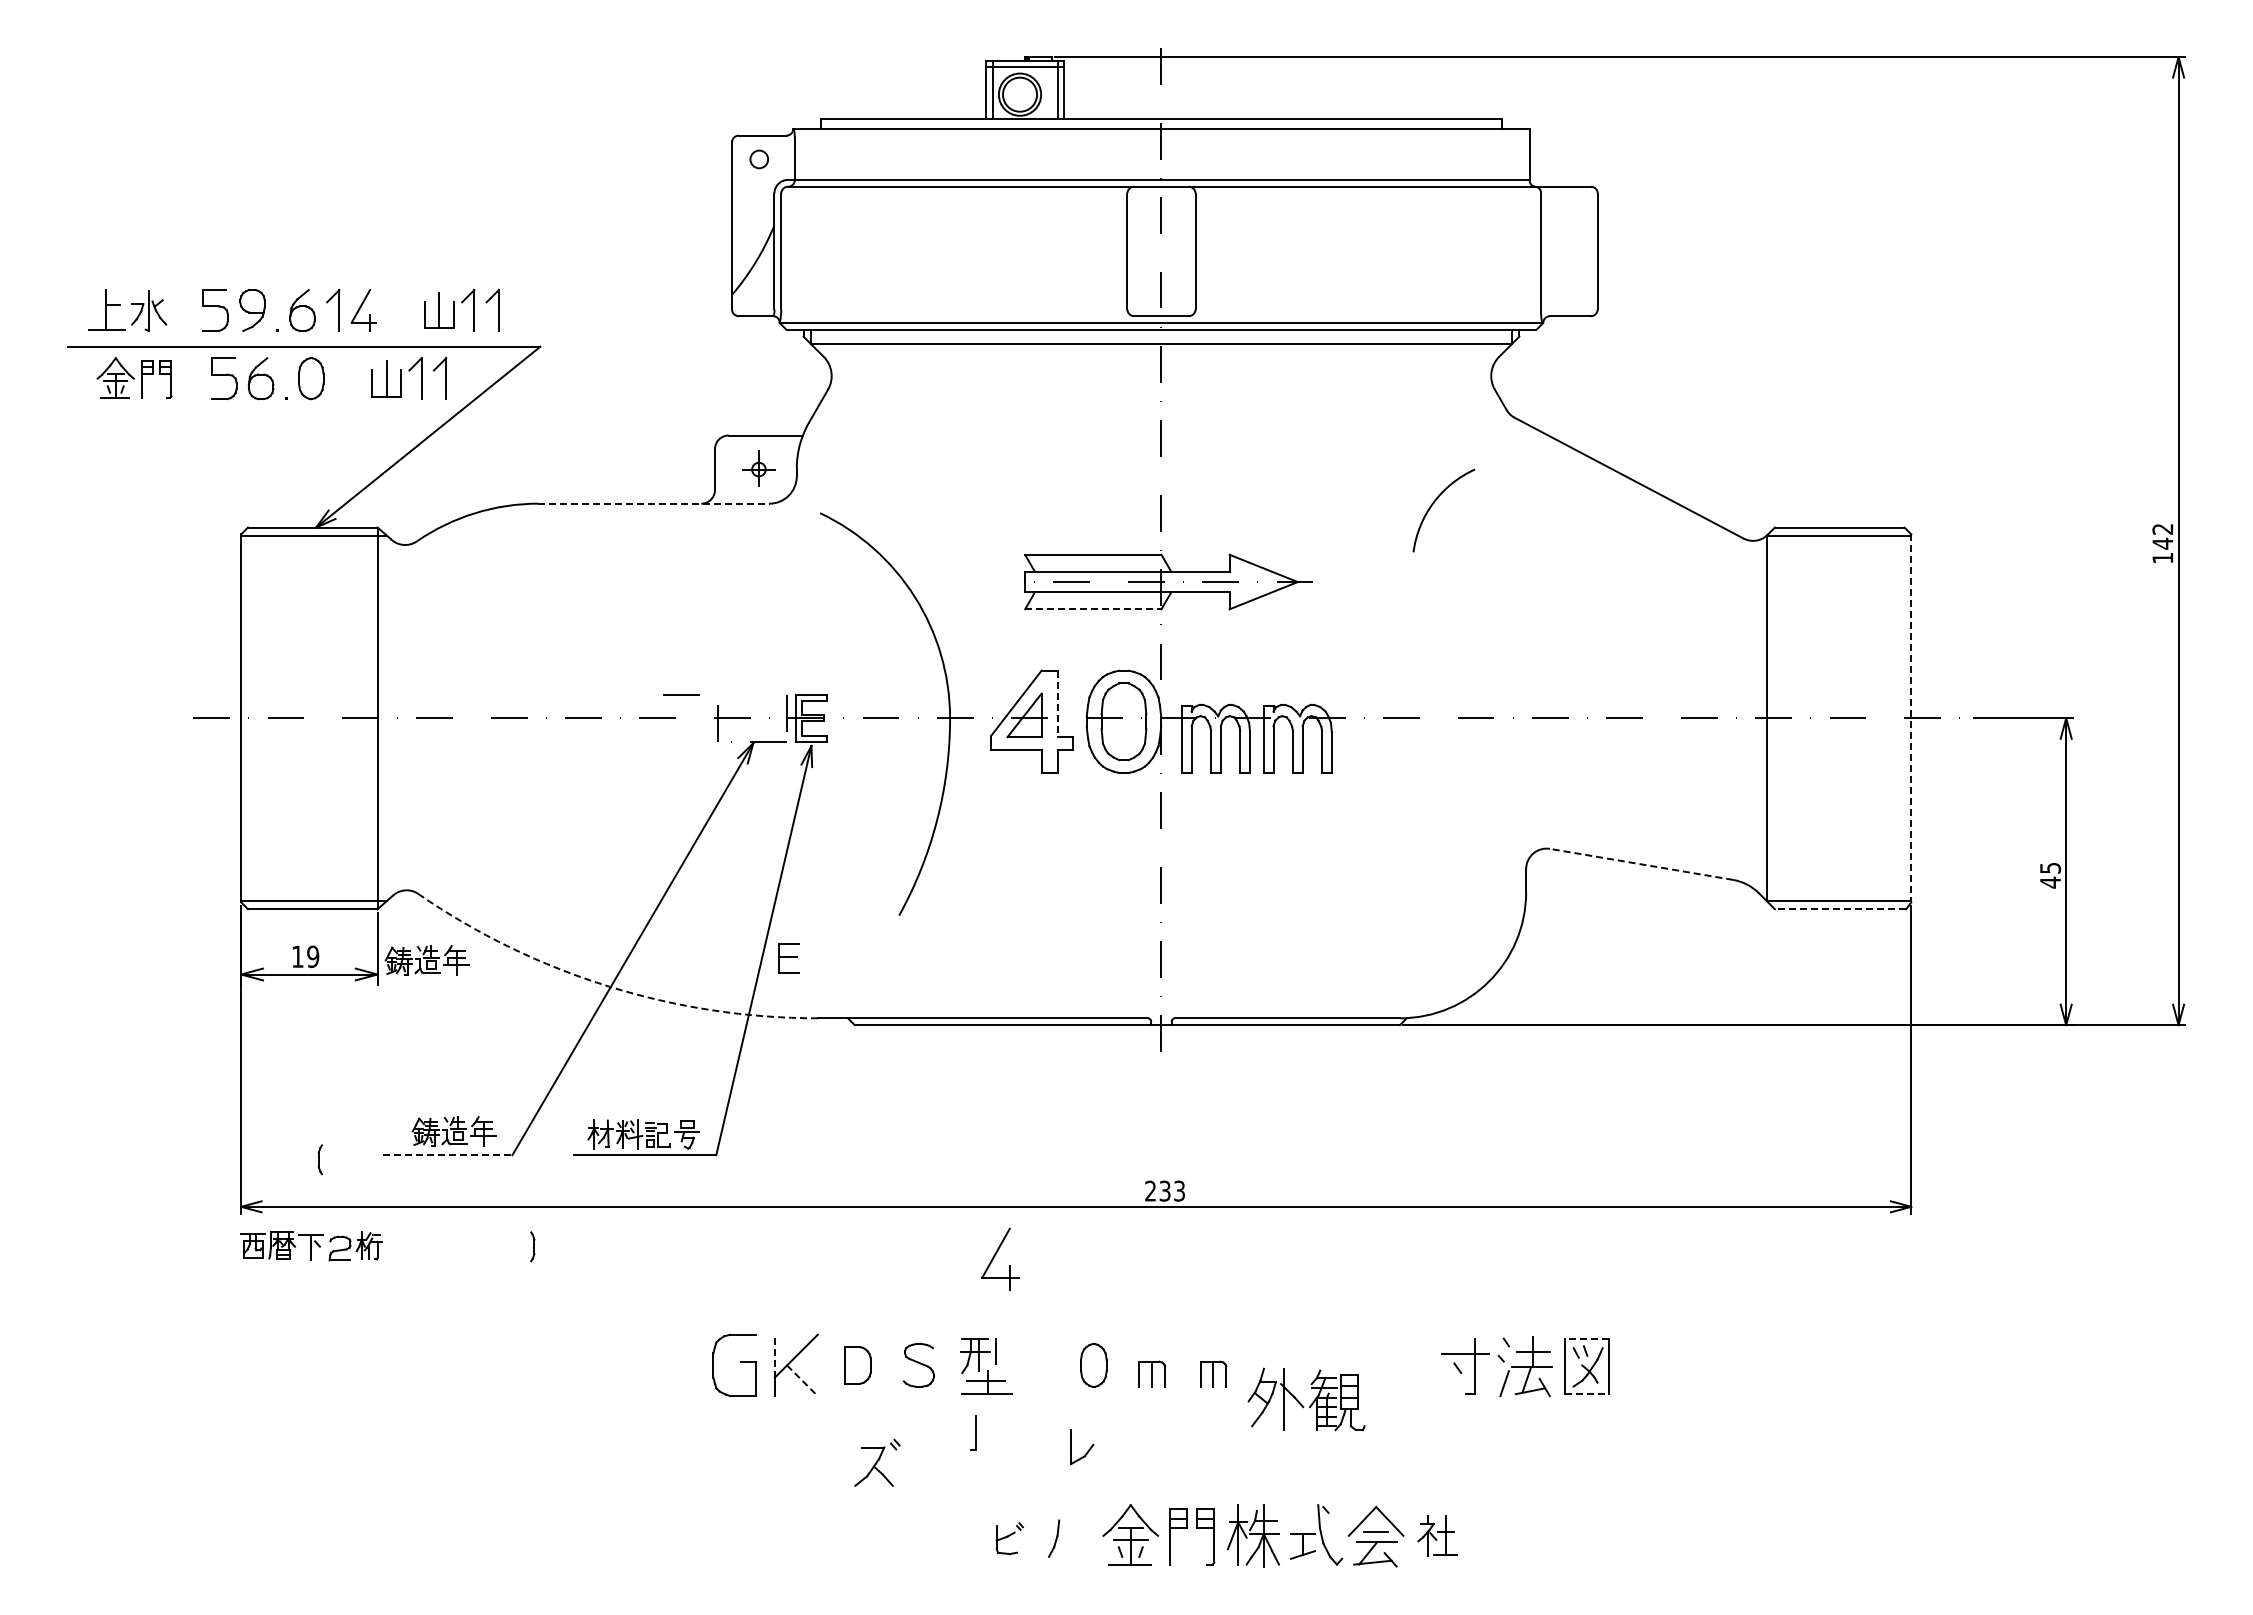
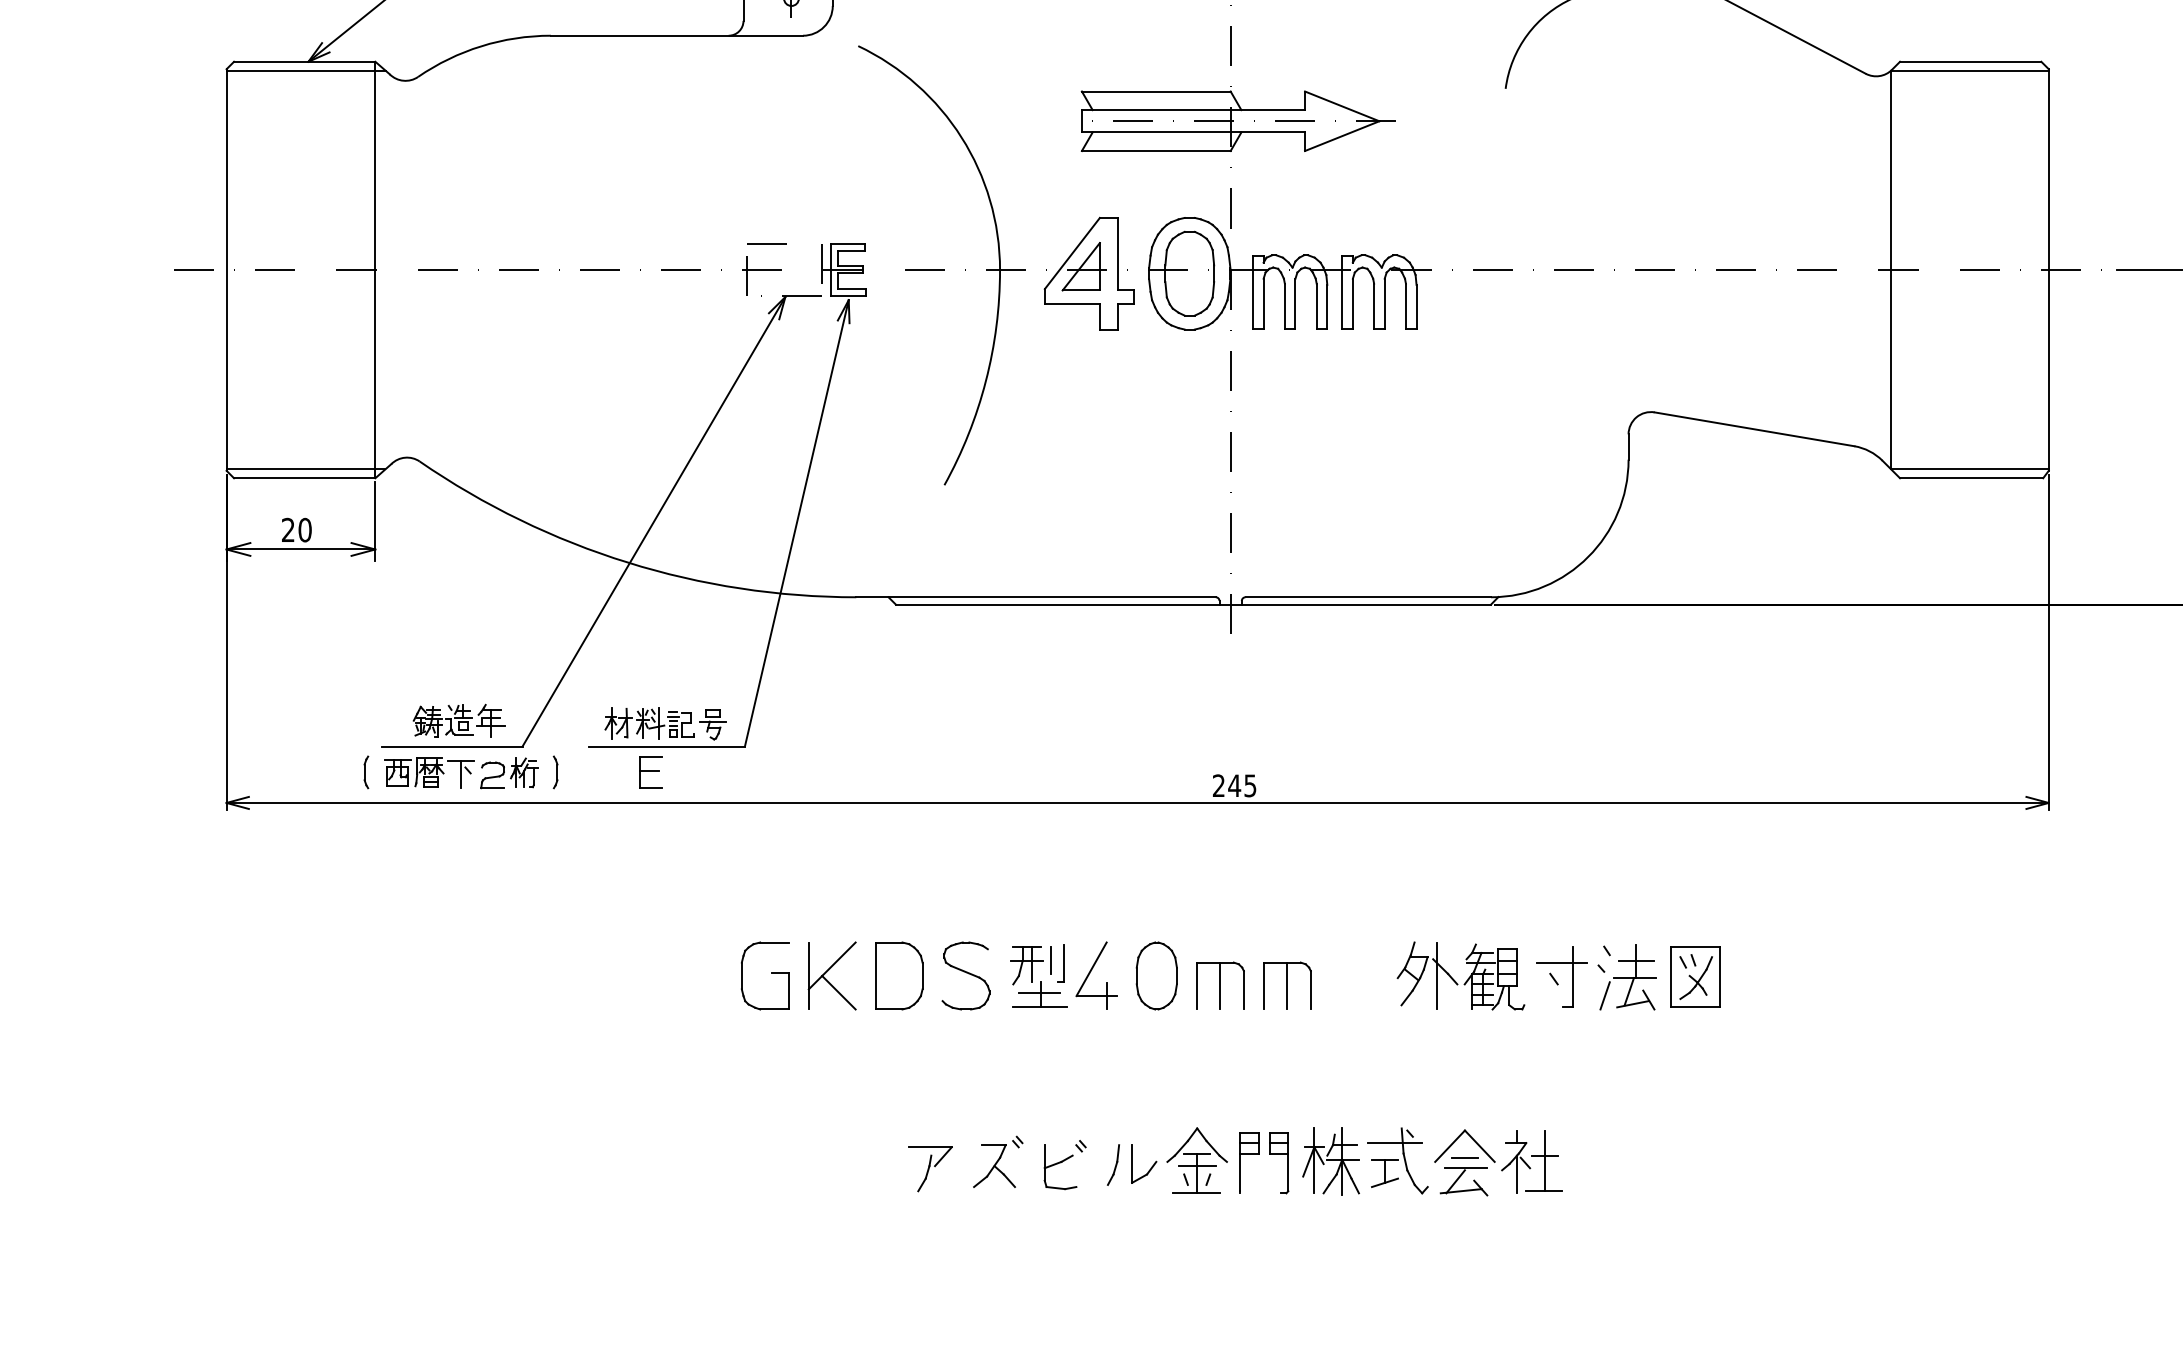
line: (653, 503) -> (676, 35), dashed -> solid
line: (1093, 609) -> (1156, 151), dashed -> solid
line: (681, 694) -> (766, 243), moved
line: (1057, 704) -> (1117, 254), dashed -> solid
line: (1911, 718) -> (2049, 270), dashed -> solid
line: (1641, 864) -> (1754, 429), dashed -> solid
line: (1840, 909) -> (1971, 478), dashed -> solid
text: (305, 956) -> (296, 529), 19 -> 20
part: (788, 958) -> (650, 772), moved
part: (426, 960) -> (428, 534), removed
arc: (608, 986) -> (627, 562), dashed -> solid
line: (447, 1155) -> (451, 746), dashed -> solid
part: (319, 1159) -> (365, 772), moved
text: (1171, 1190) -> (1241, 785), 233 -> 245
part: (311, 1246) -> (461, 773), moved
part: (532, 1246) -> (555, 772), moved
part: (1000, 1258) -> (1096, 974), moved
line: (1586, 1338) -> (1694, 946), dashed -> solid
line: (774, 1355) -> (808, 965), dashed -> solid
part: (918, 1364) -> (965, 974), size x1.43
part: (857, 1365) -> (899, 976), size x1.67
part: (1093, 1365) -> (1156, 976), size x1.43
part: (1152, 1374) -> (1220, 985), size x1.67
part: (1213, 1374) -> (1287, 985), size x1.67
line: (802, 1380) -> (838, 992), dashed -> solid
line: (1587, 1394) -> (1695, 1007), dashed -> solid
part: (1301, 1403) -> (1455, 980), moved
part: (973, 1432) -> (1060, 962), moved
part: (1087, 1450) -> (1149, 1168), moved
part: (877, 1462) -> (998, 1161), moved
line: (1311, 1518) -> (1394, 1143), added
part: (1437, 1535) -> (1531, 1161), size x1.43
part: (1009, 1538) -> (1064, 1164), size x1.43
part: (886, 1542) -> (930, 1169), added

